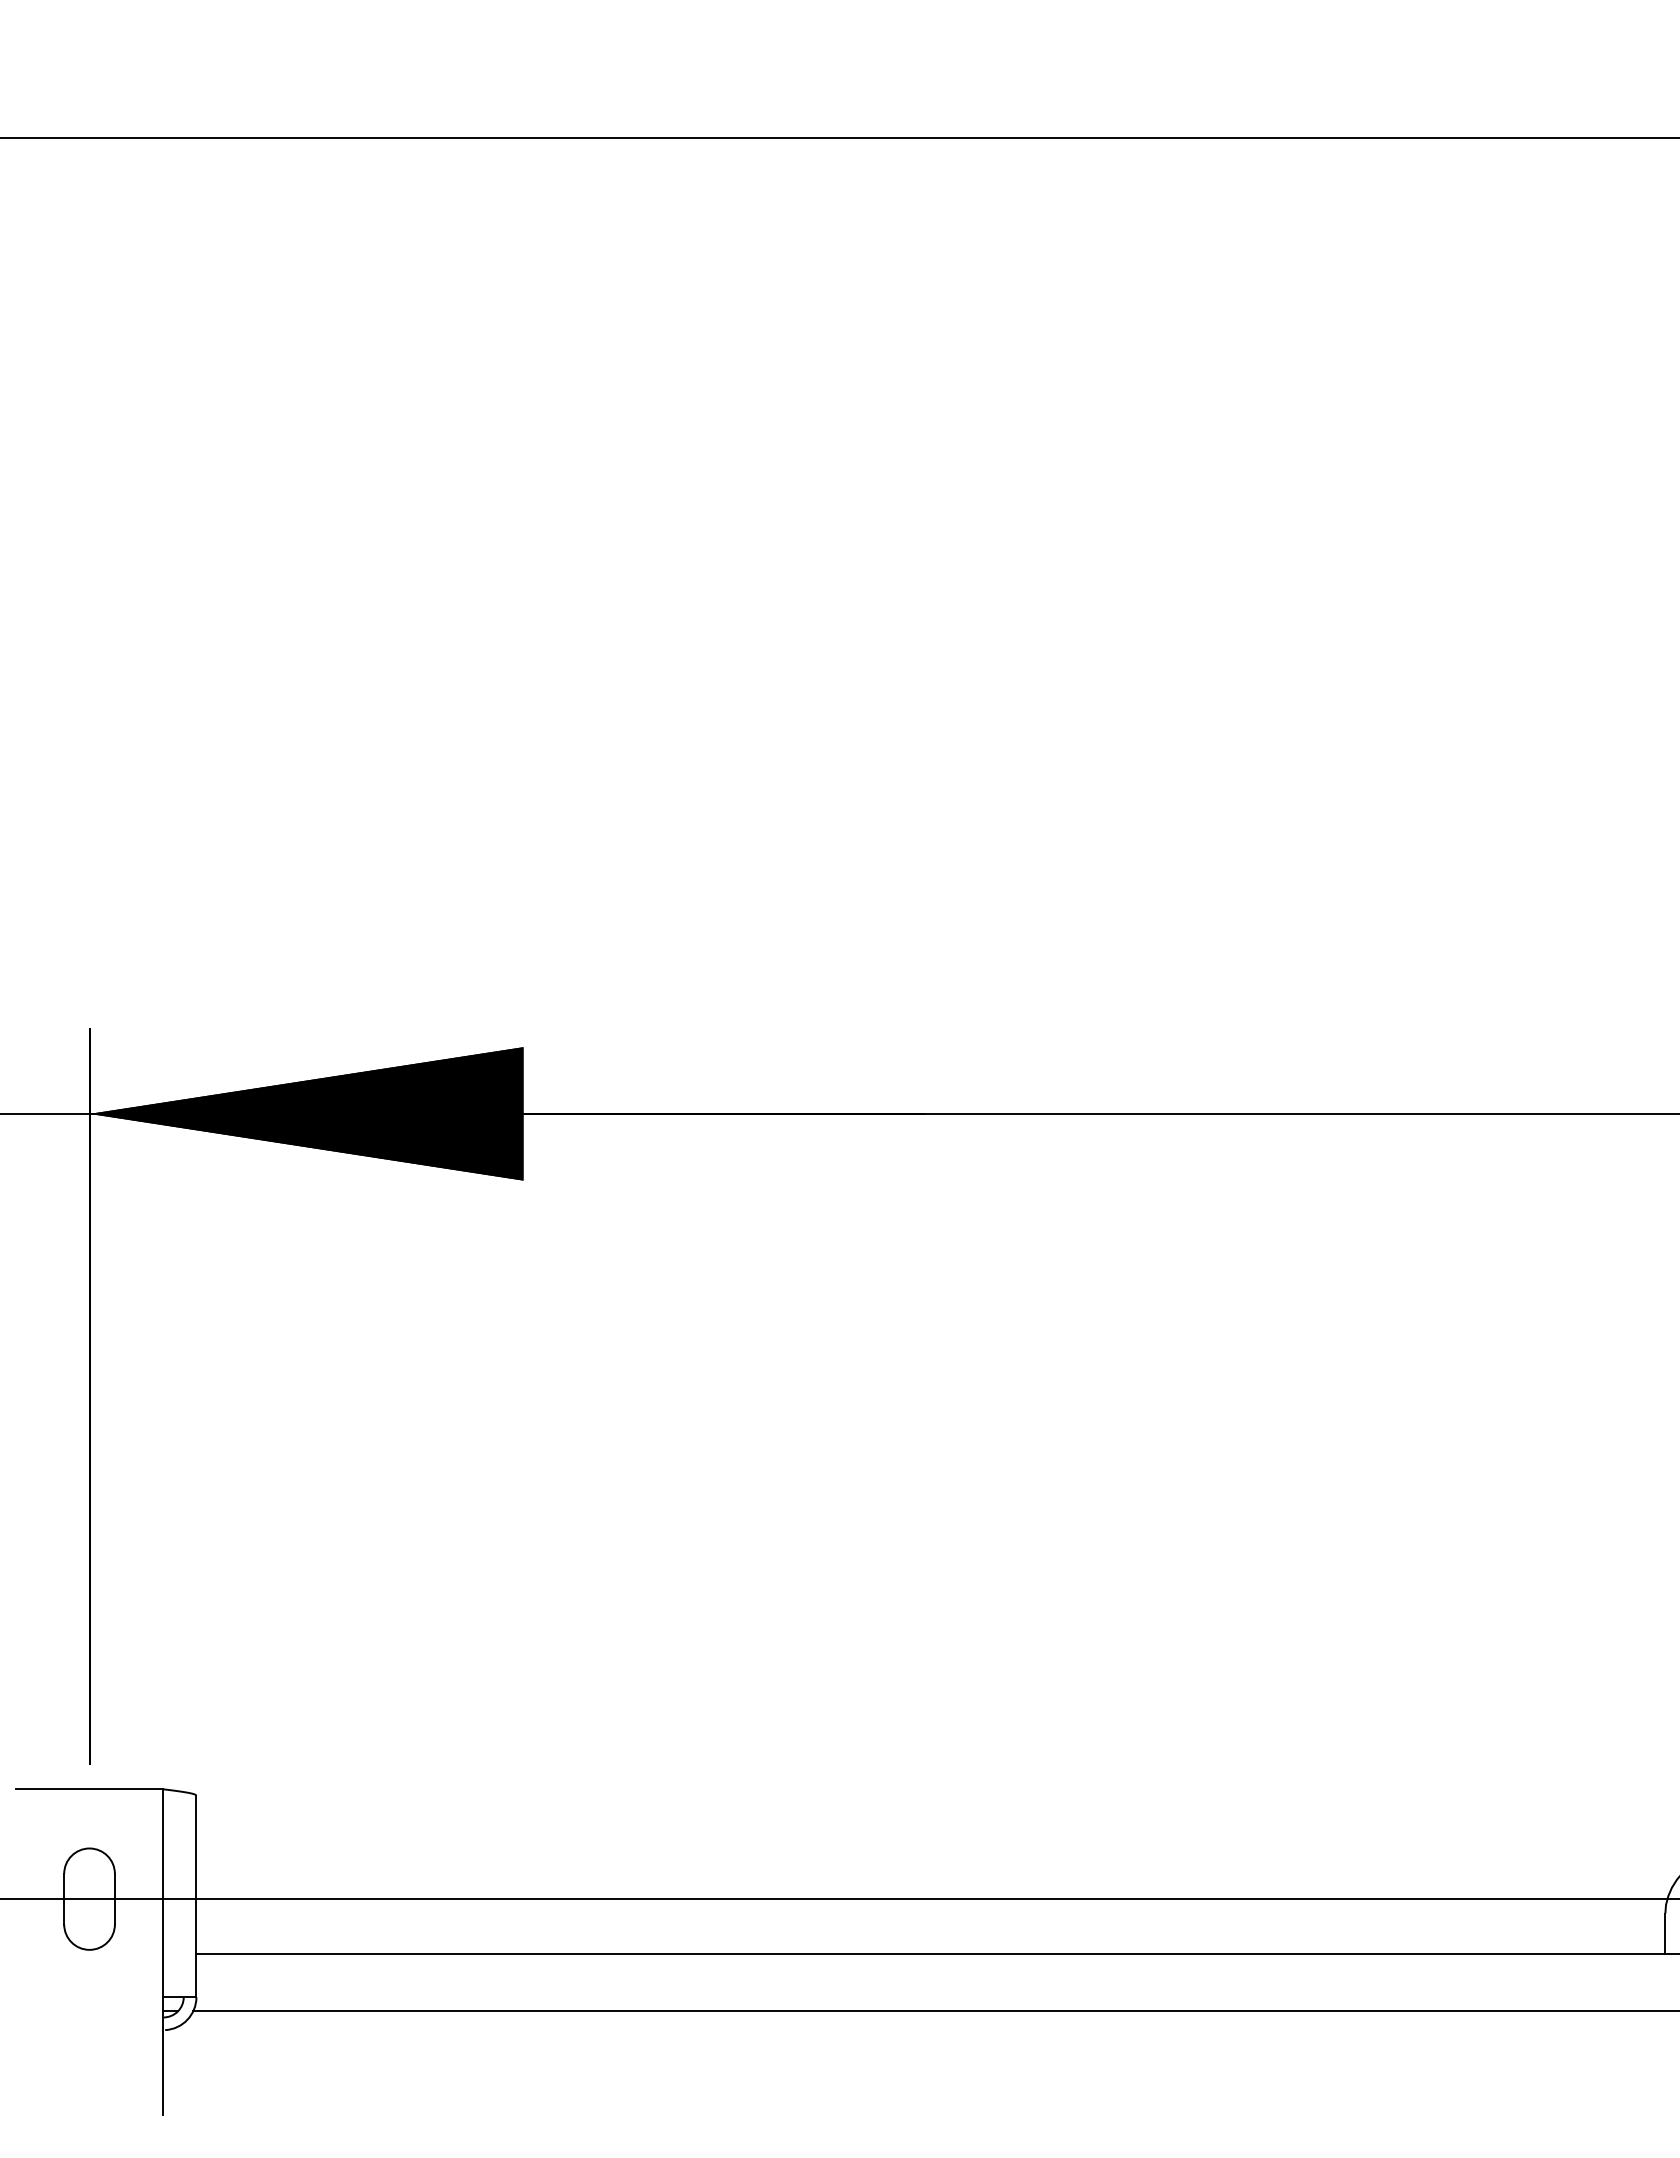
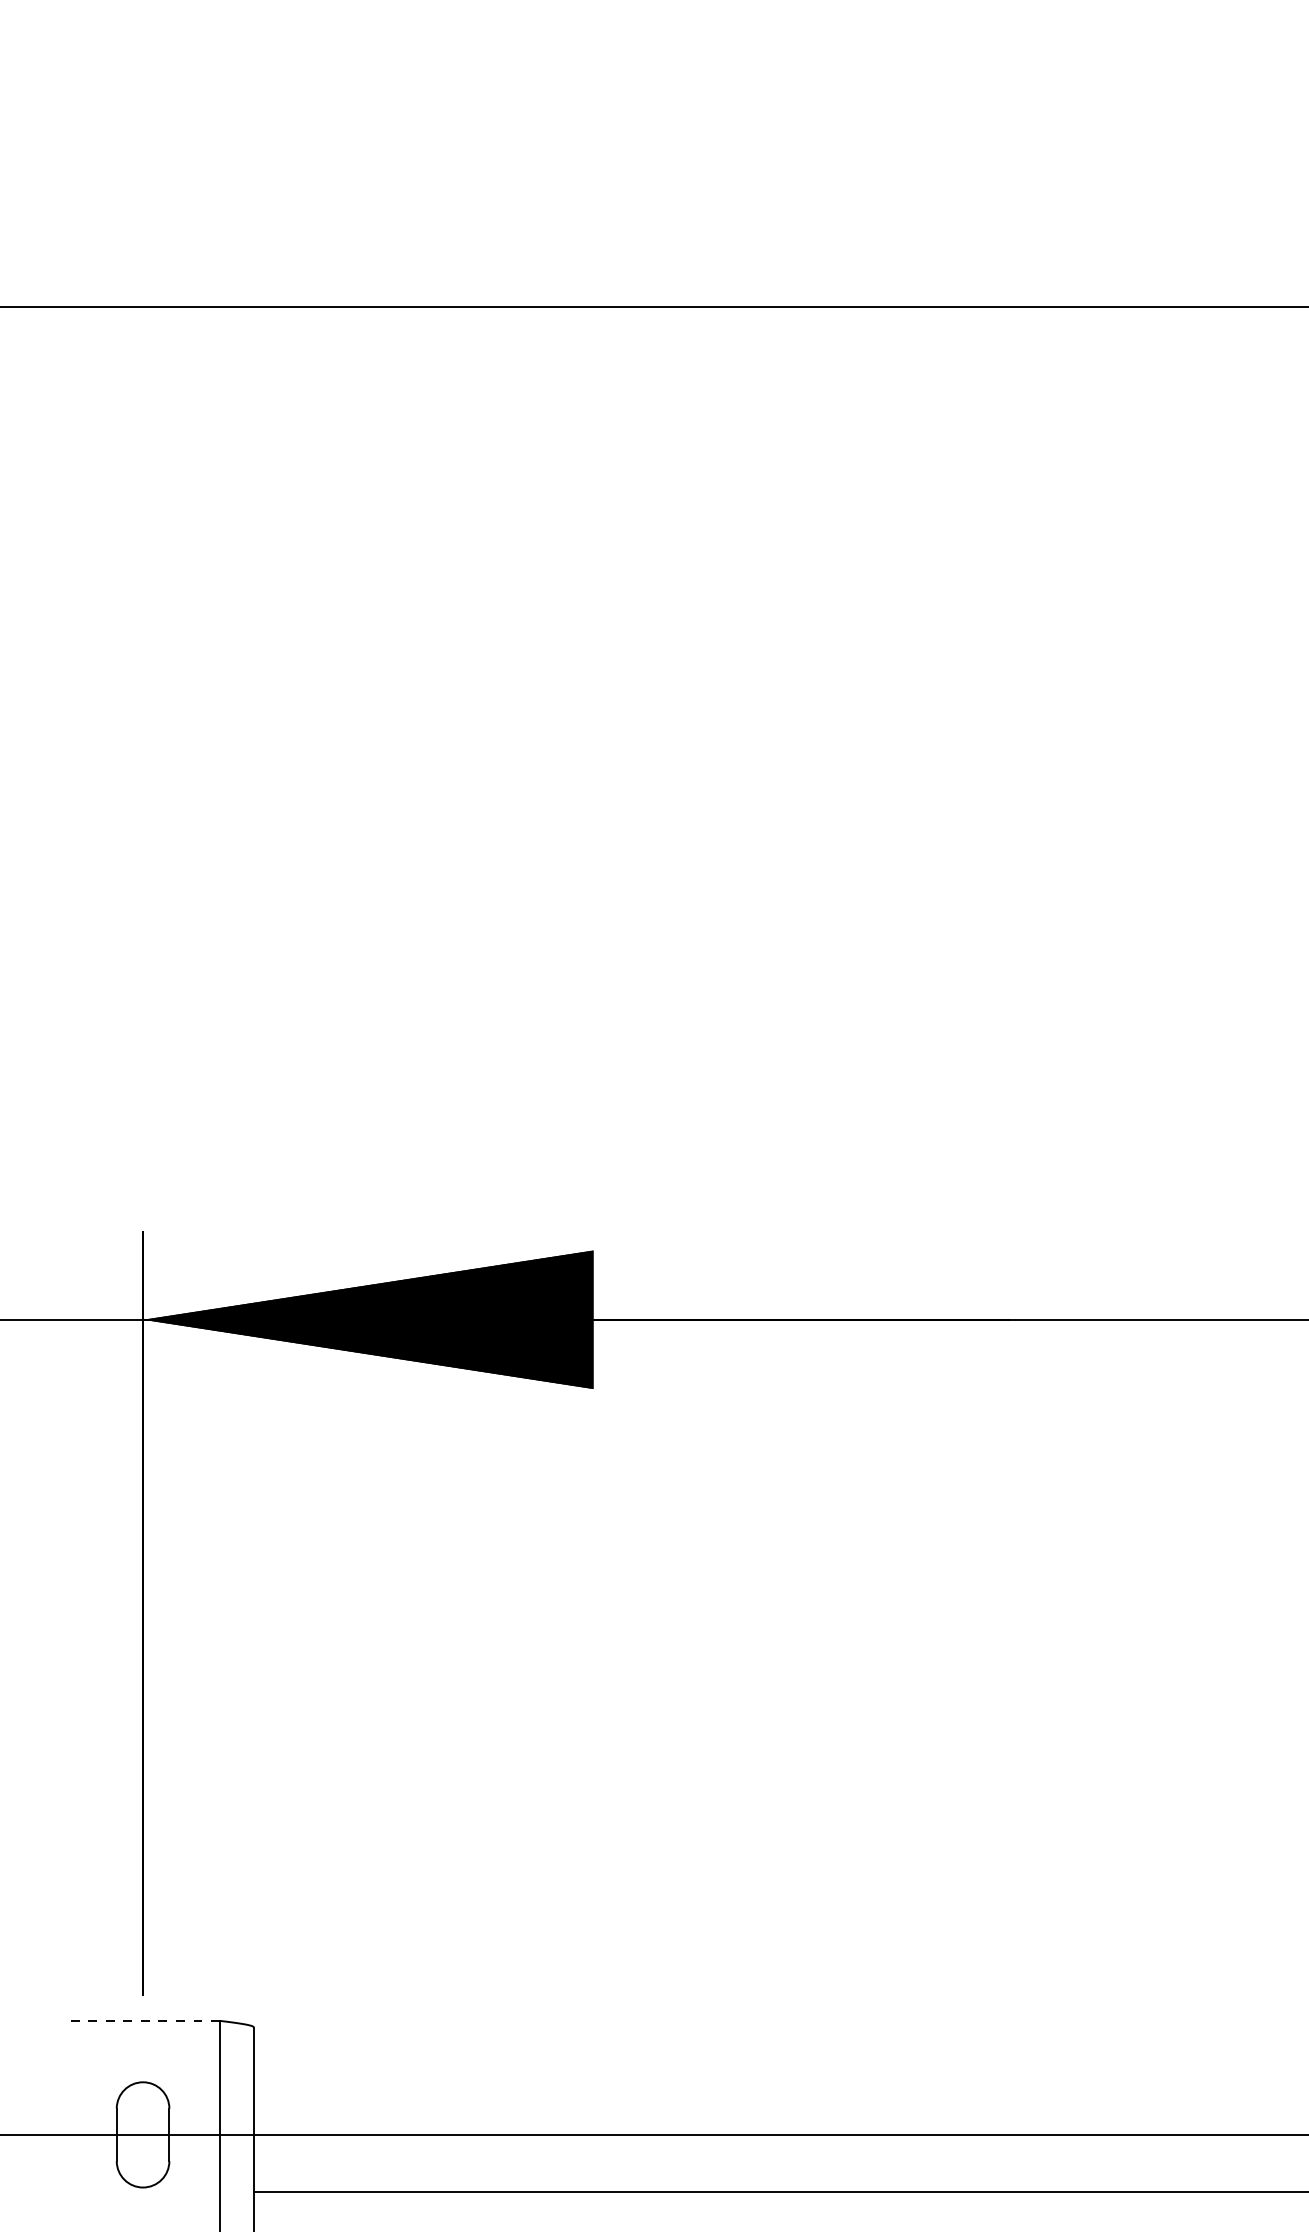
line: (89, 1789) -> (143, 2021), solid -> dashed

